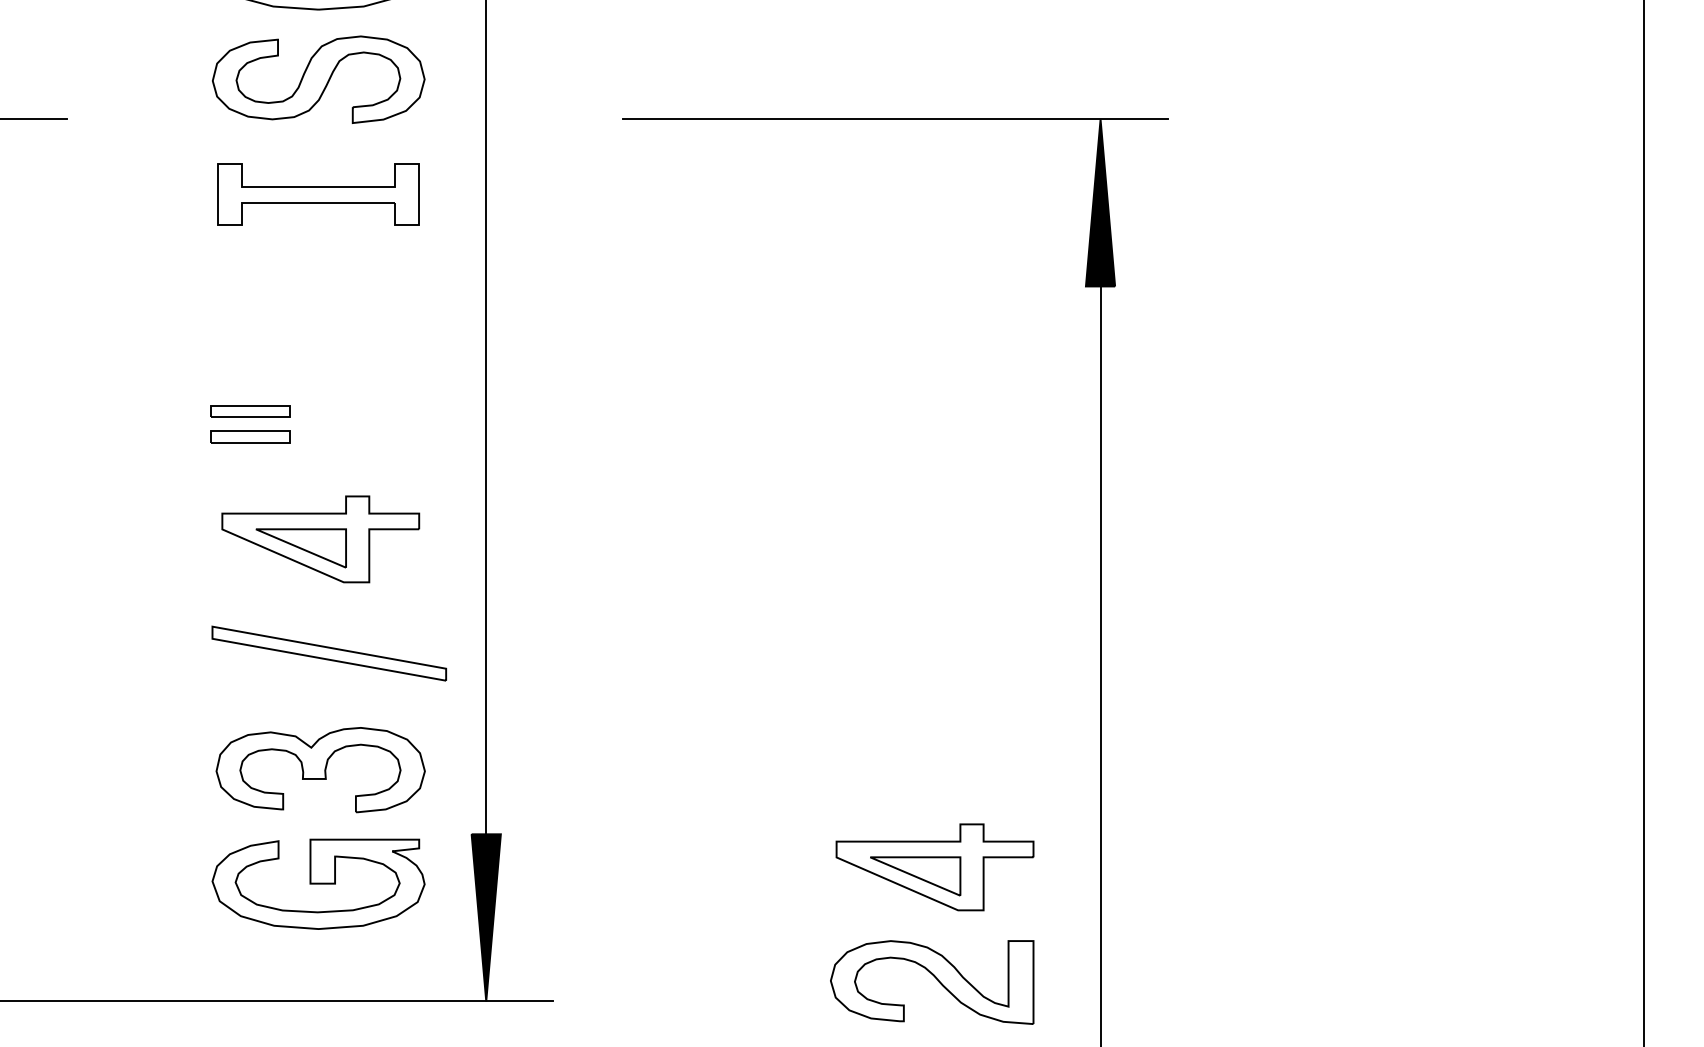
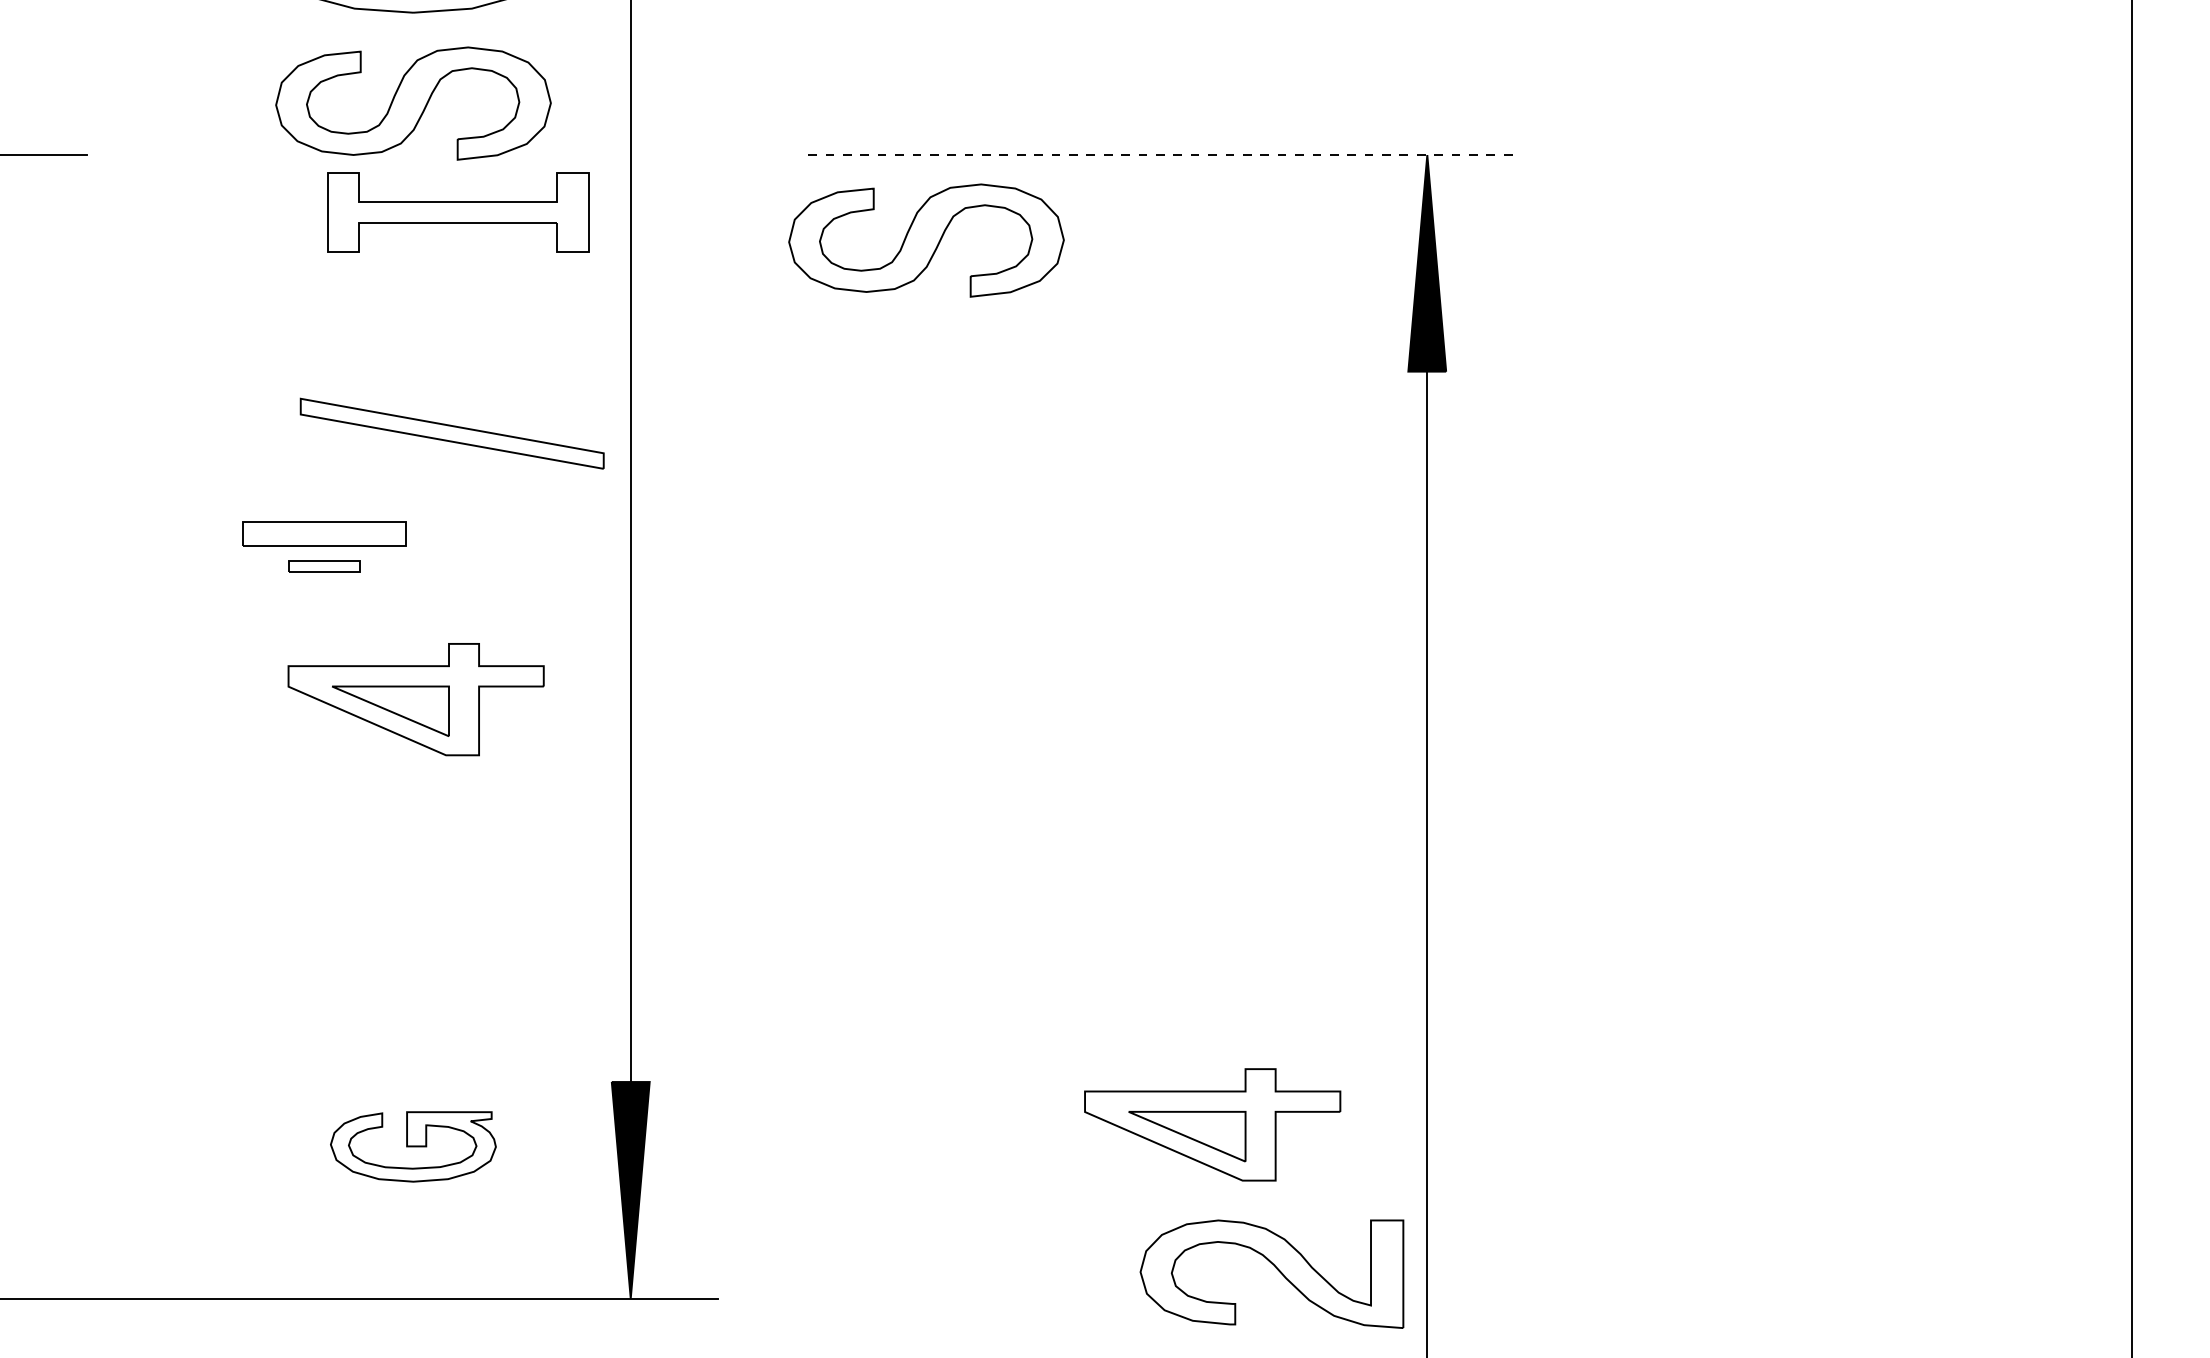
line: (895, 119) -> (1161, 155), solid -> dashed
part: (714, 185) -> (926, 240), added
part: (318, 194) -> (458, 212), moved
part: (250, 411) -> (324, 533), size x1.6
part: (250, 436) -> (324, 566), size x0.7
part: (328, 653) -> (451, 433), moved
part: (321, 769) -> (416, 998), removed
part: (318, 884) -> (413, 1146), size x0.6
part: (935, 978) -> (1276, 1269), moved

